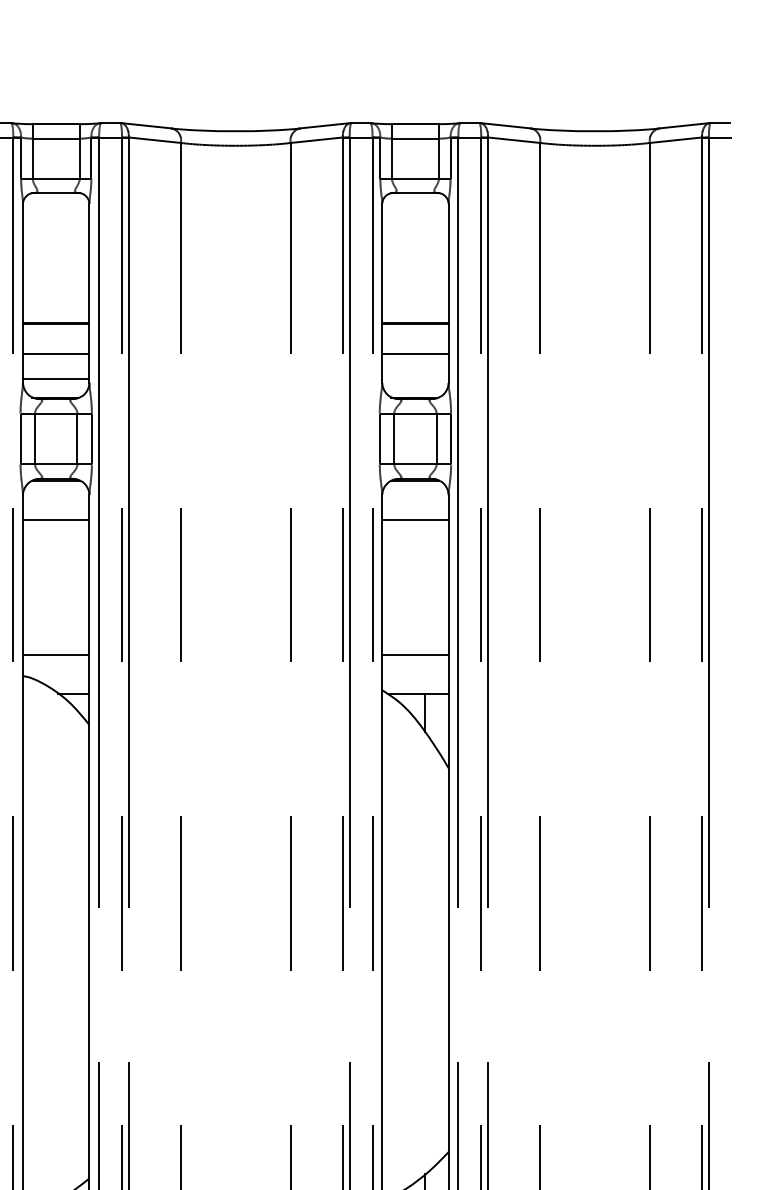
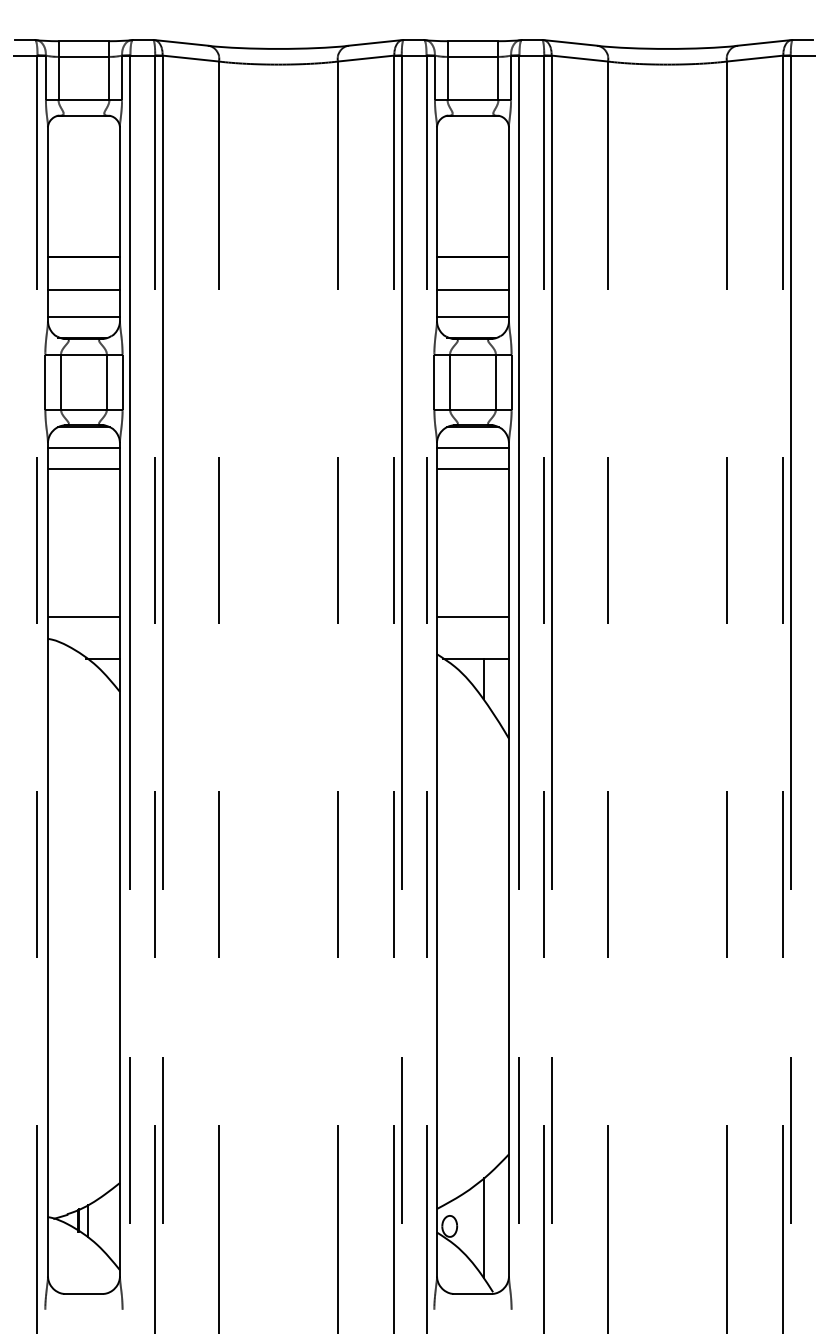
line: (414, 378) -> (472, 316), added
line: (55, 500) -> (83, 448), added
line: (414, 500) -> (472, 448), added

